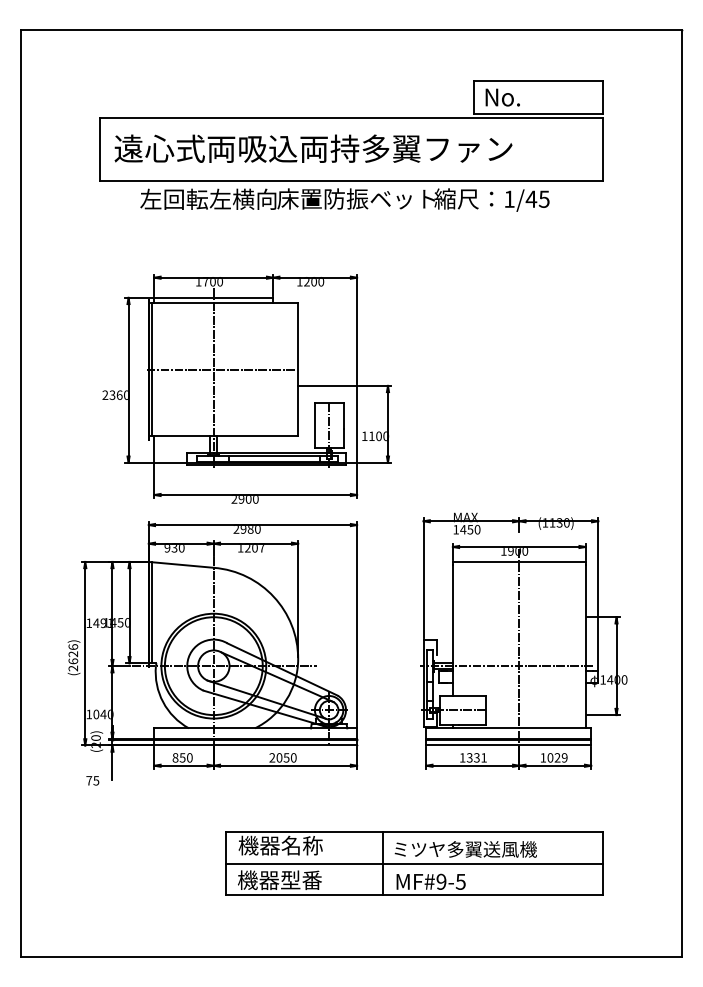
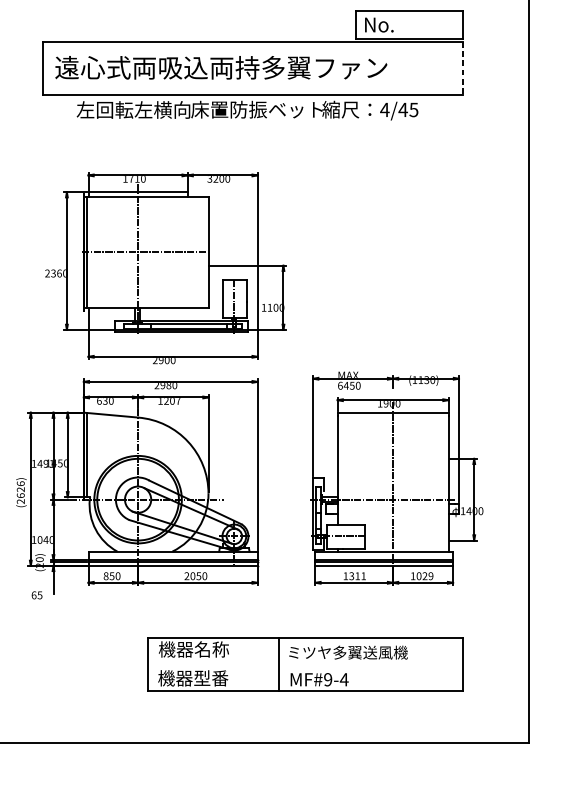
line: (603, 149) -> (463, 68), solid -> dashed
text: (509, 198) -> (384, 109), 1/45 -> 4/45
text: (212, 282) -> (136, 179), 1700 -> 1710
text: (299, 282) -> (209, 179), 1200 -> 3200
text: (456, 529) -> (340, 385), 1450 -> 6450
text: (167, 548) -> (99, 401), 930 -> 630
text: (476, 757) -> (357, 575), 1331 -> 1311
text: (89, 780) -> (34, 595), 75 -> 65
line: (414, 863) -> (305, 664), removed
text: (460, 881) -> (344, 679), MF#9-5 -> MF#9-4

